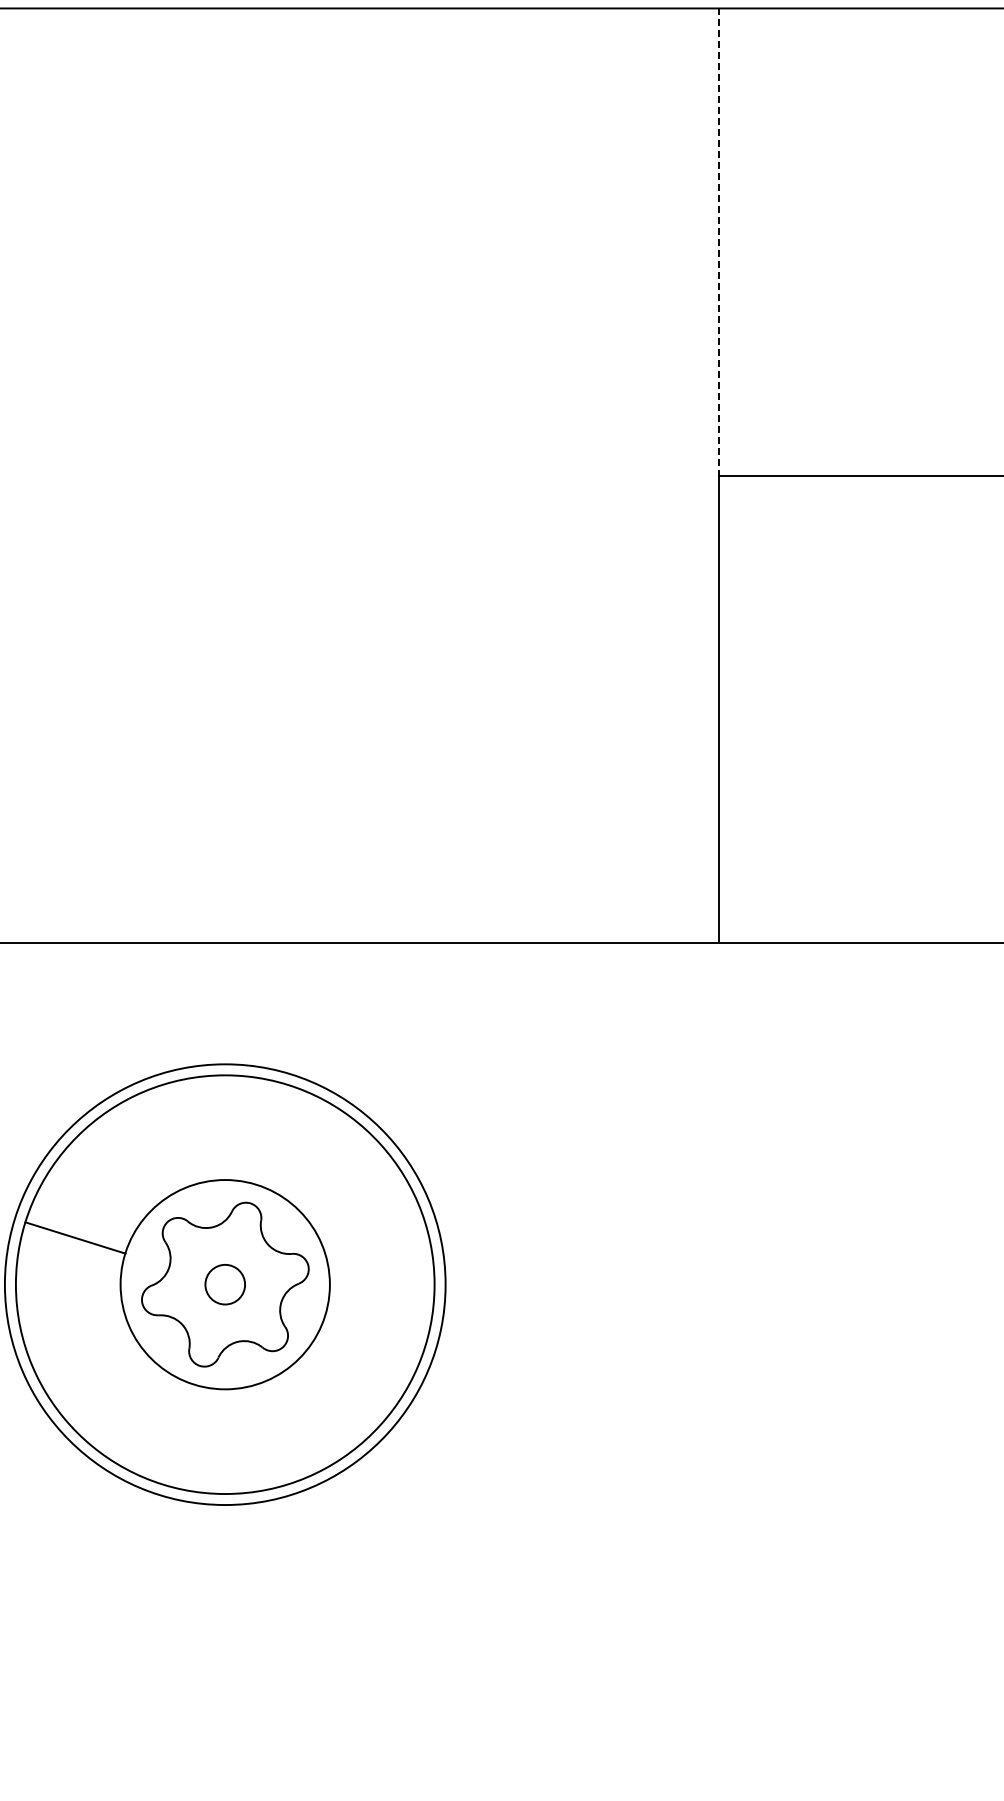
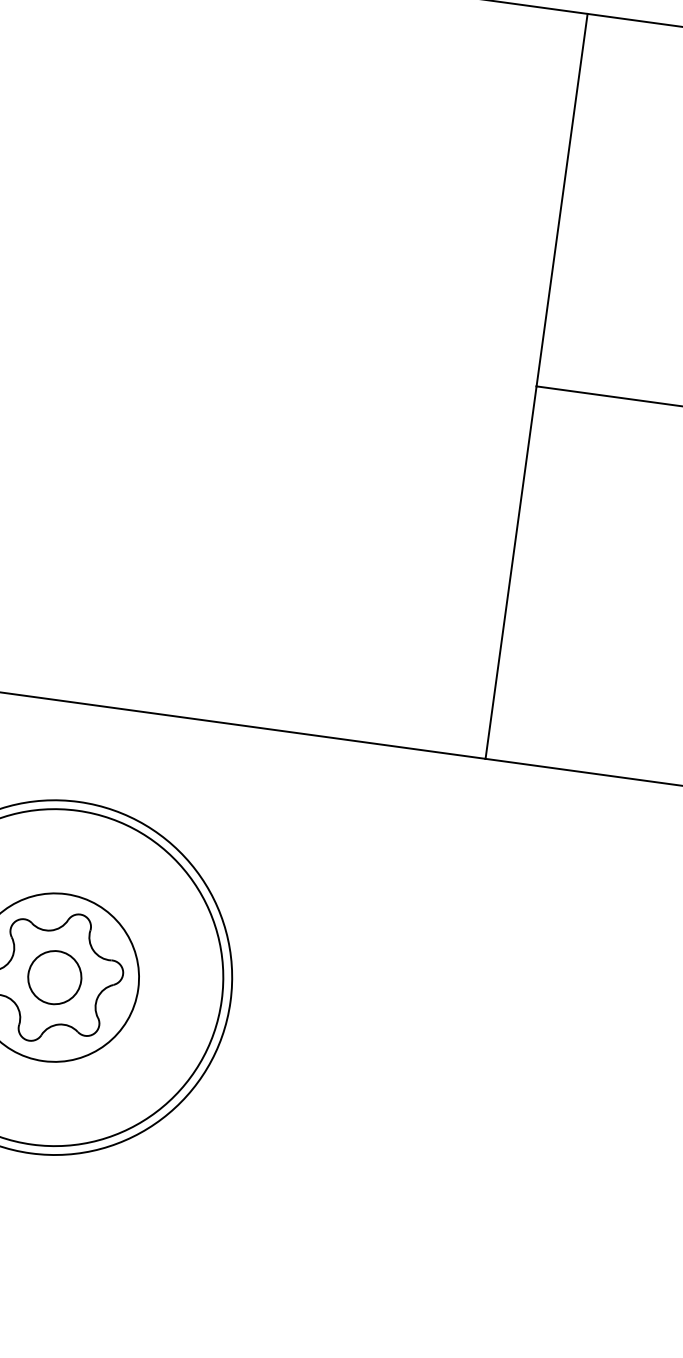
line: (718, 242) -> (561, 200), dashed -> solid
circle: (225, 1284) -> (55, 977), size x1.67

